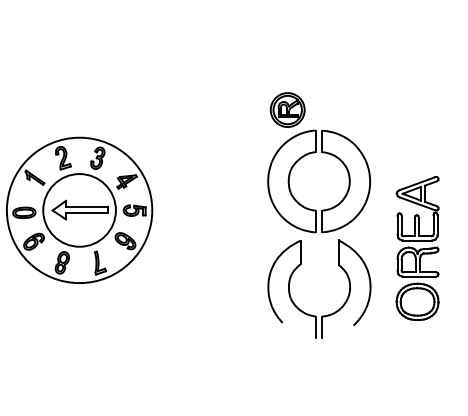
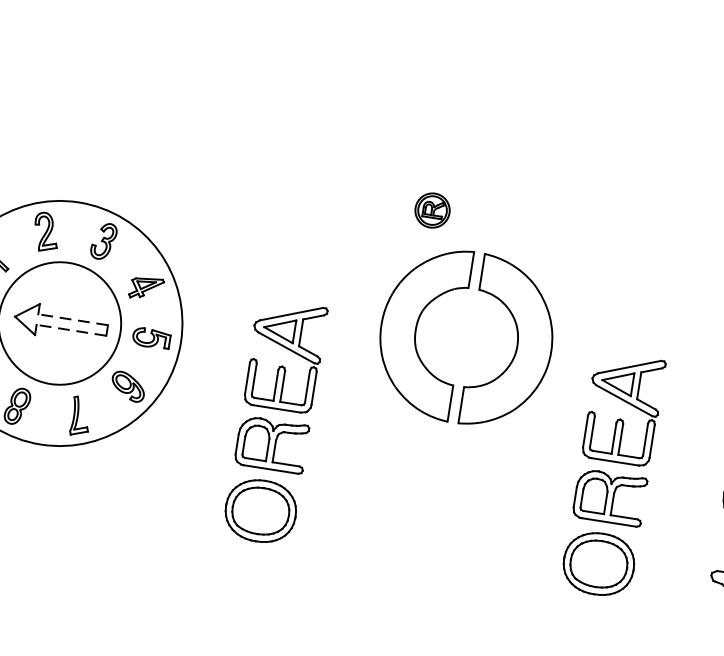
part: (287, 109) -> (432, 209), size x0.6
line: (87, 207) -> (73, 320), solid -> dashed
line: (87, 213) -> (72, 330), solid -> dashed
part: (214, 248) -> (274, 422), added
part: (322, 315) -> (437, 561), removed

